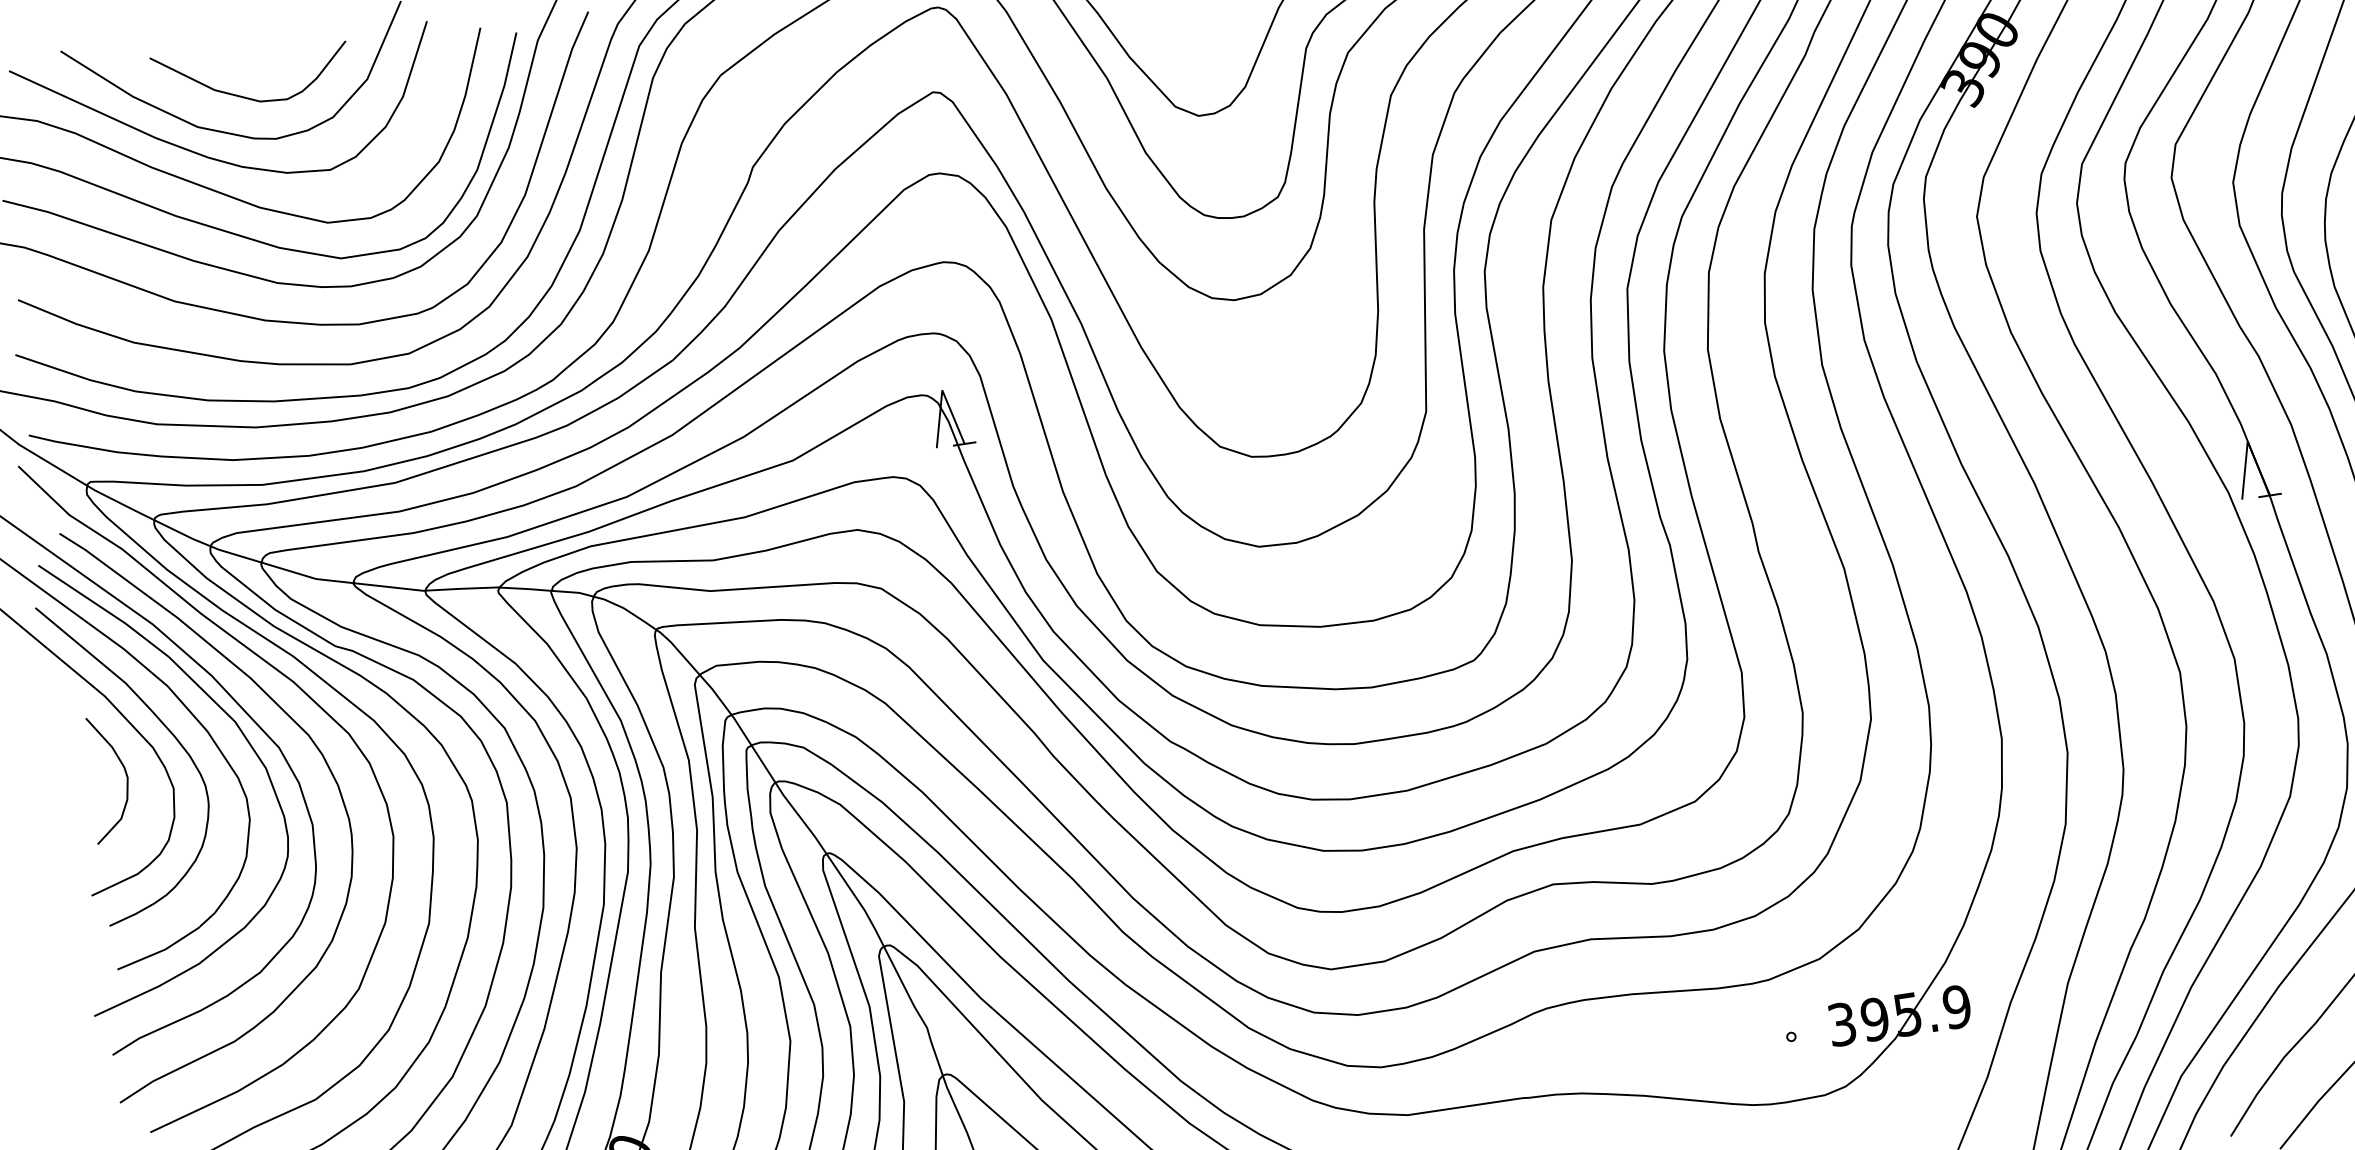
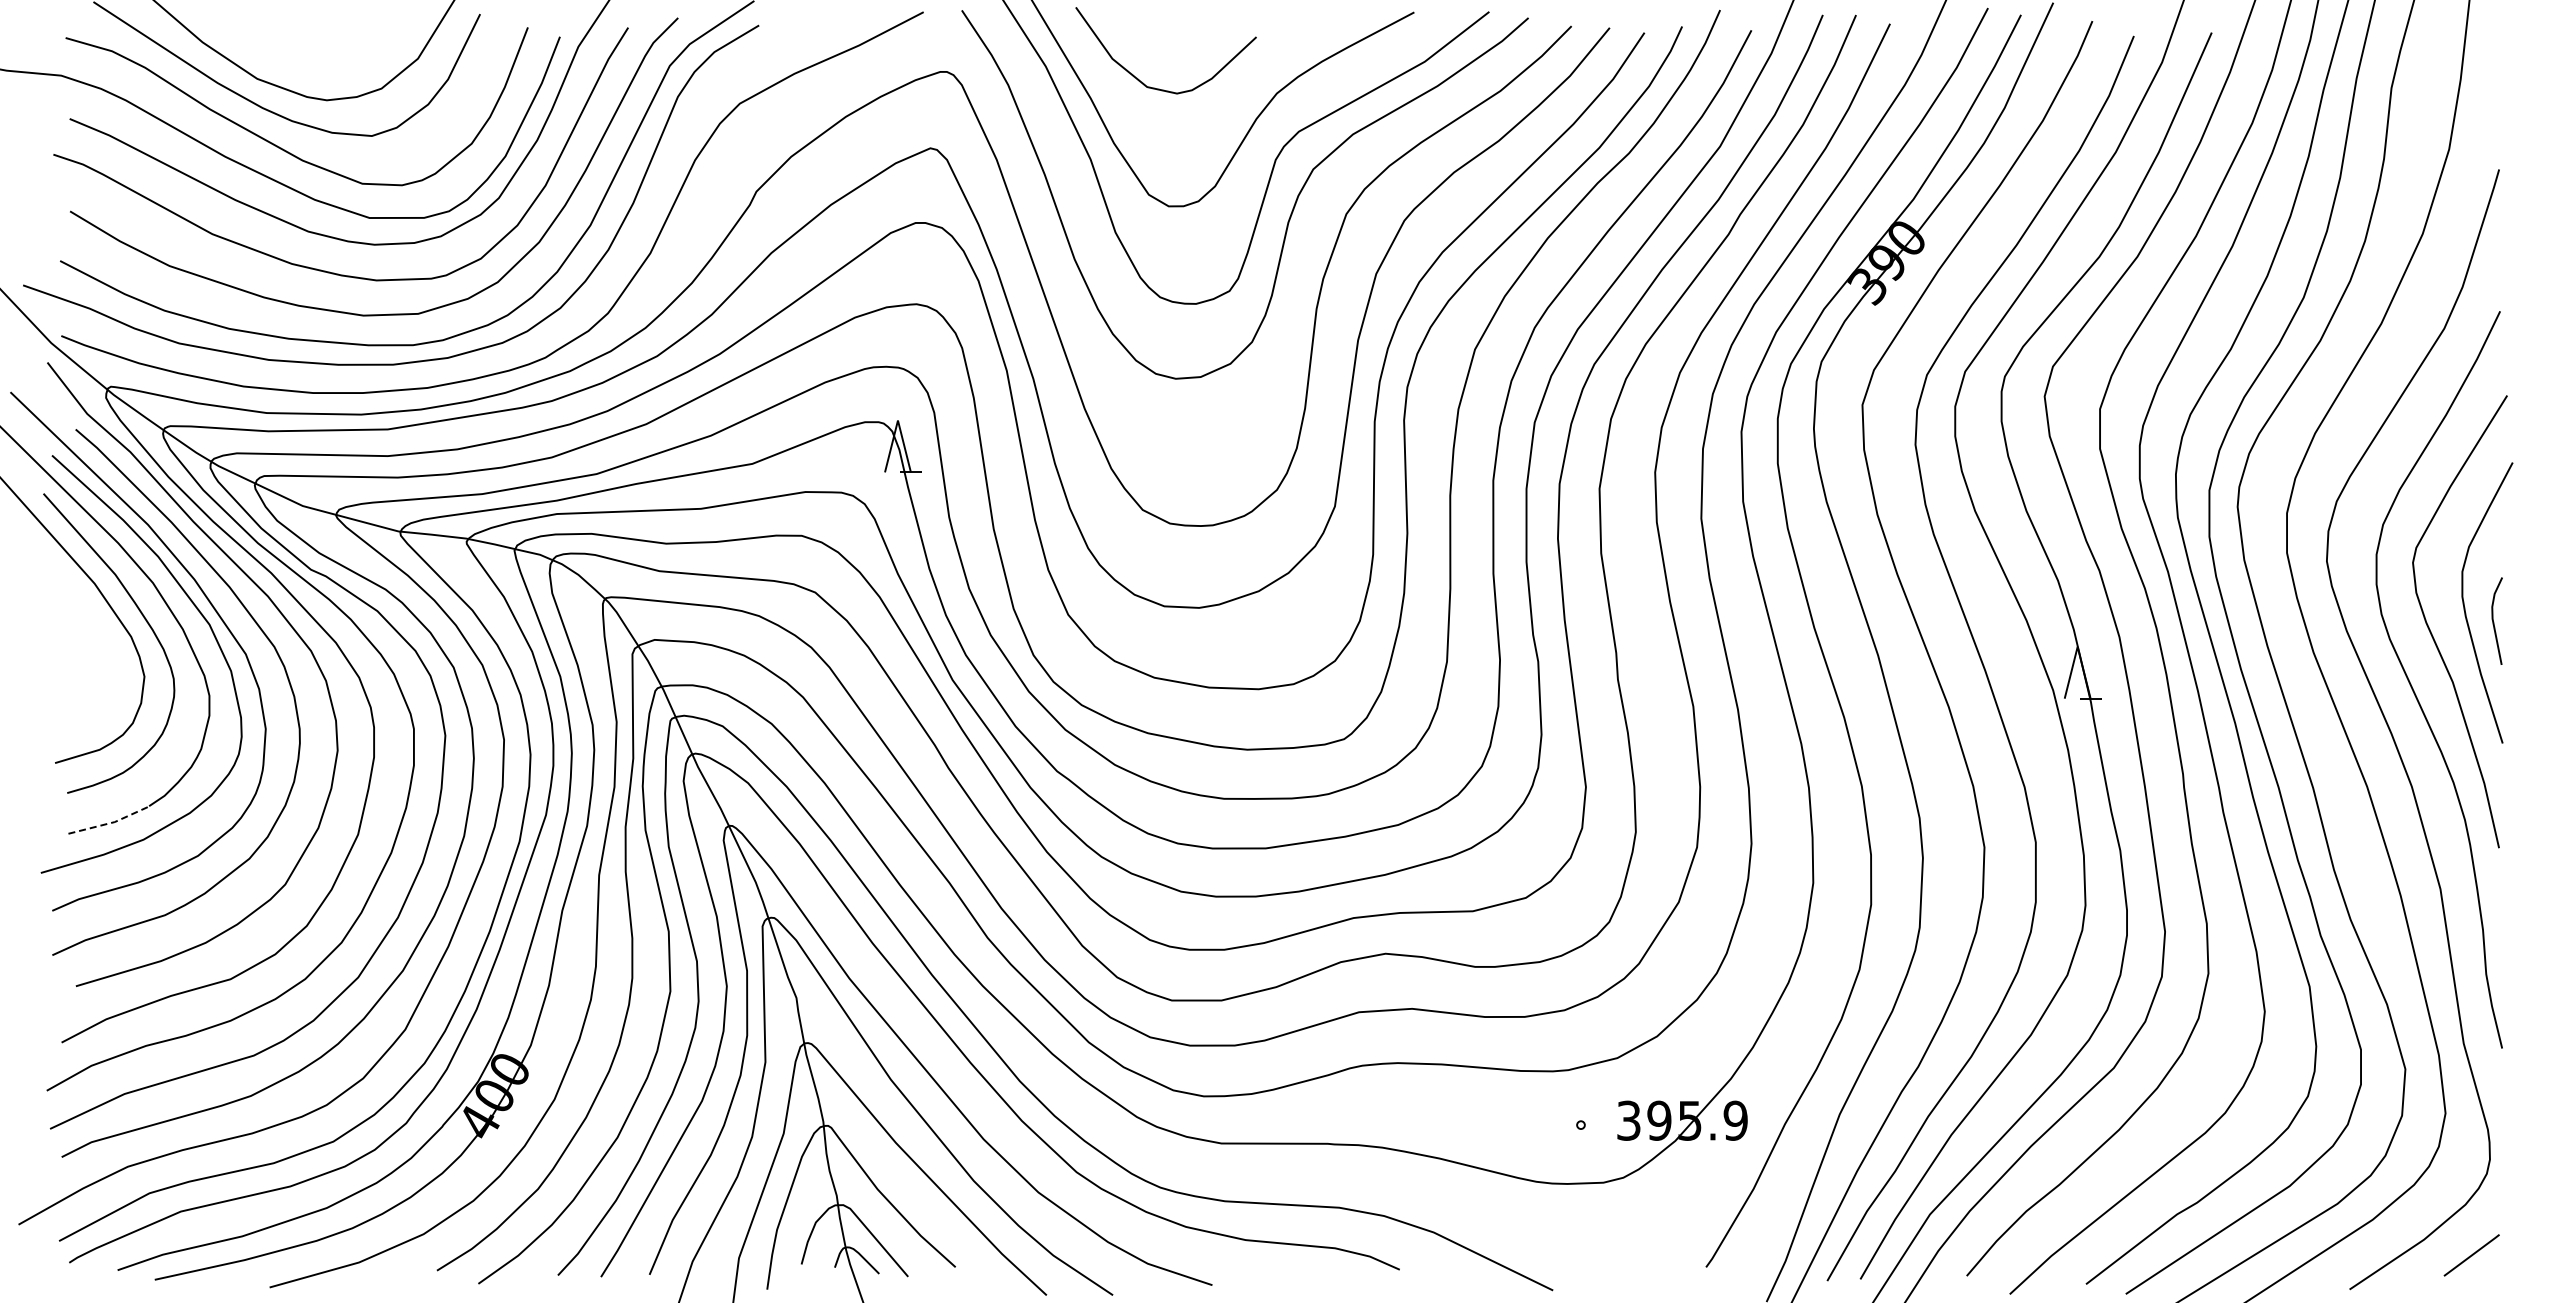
curve: (245, 96) -> (304, 57), removed
curve: (125, 775) -> (102, 658), removed
line: (161, 950) -> (111, 822), solid -> dashed

